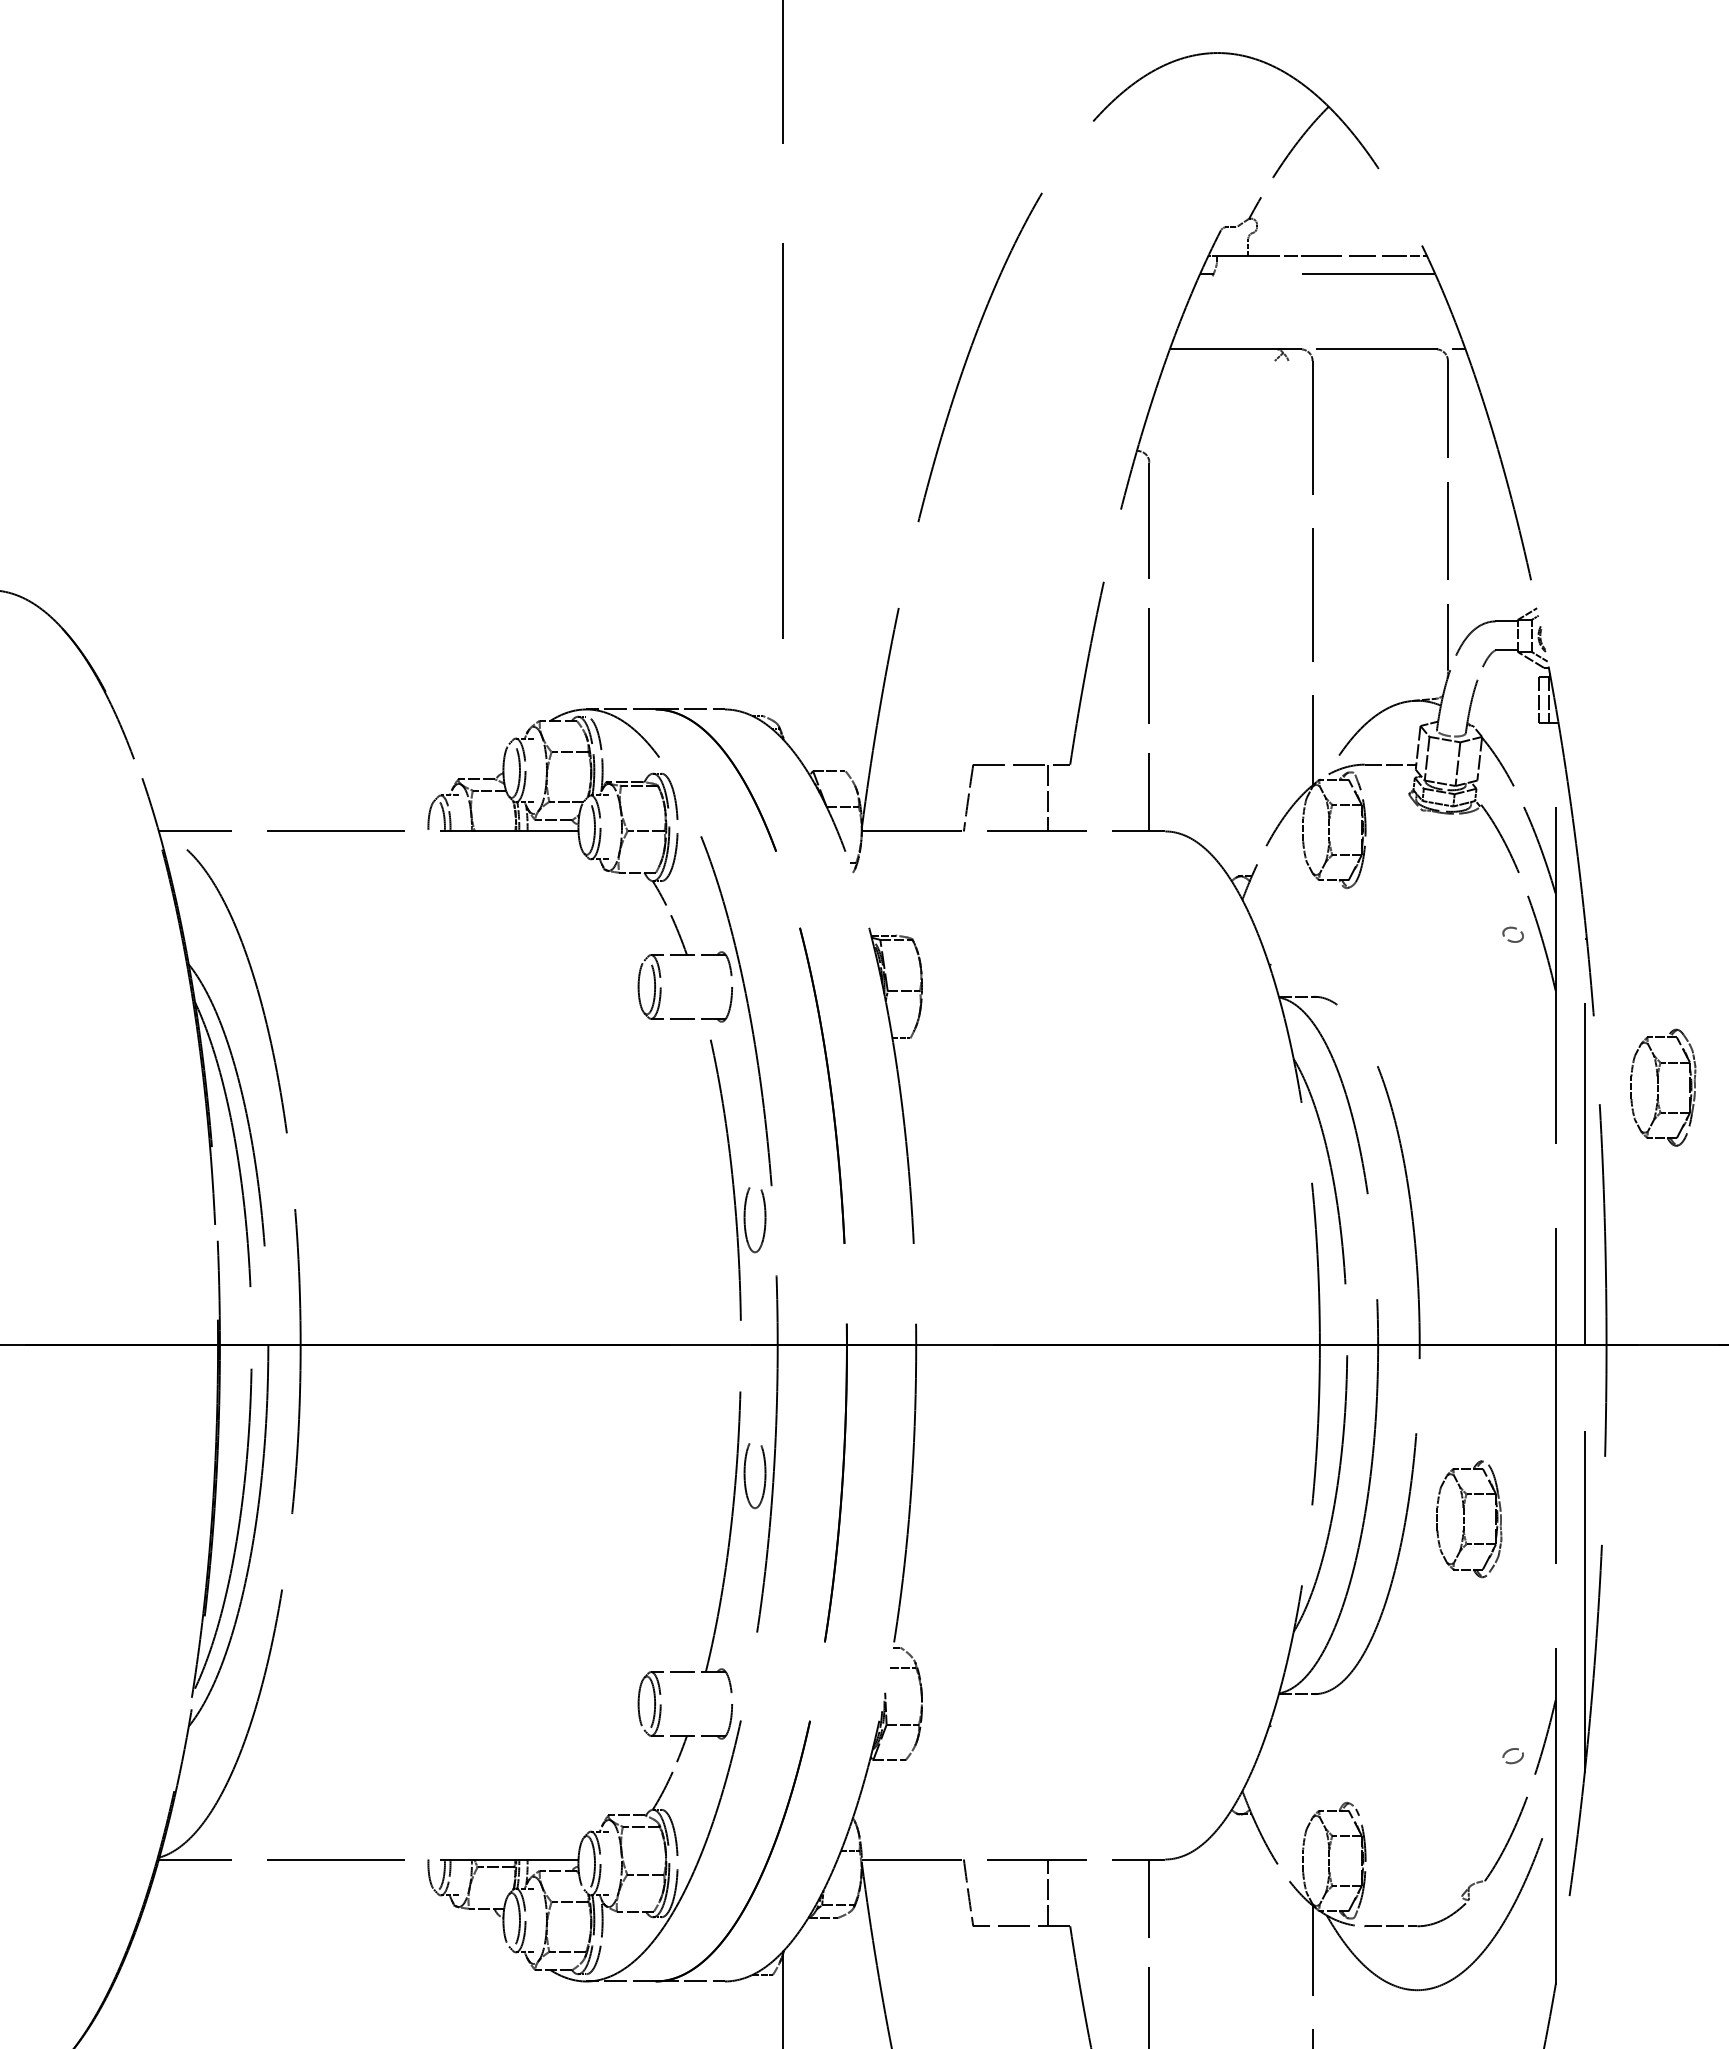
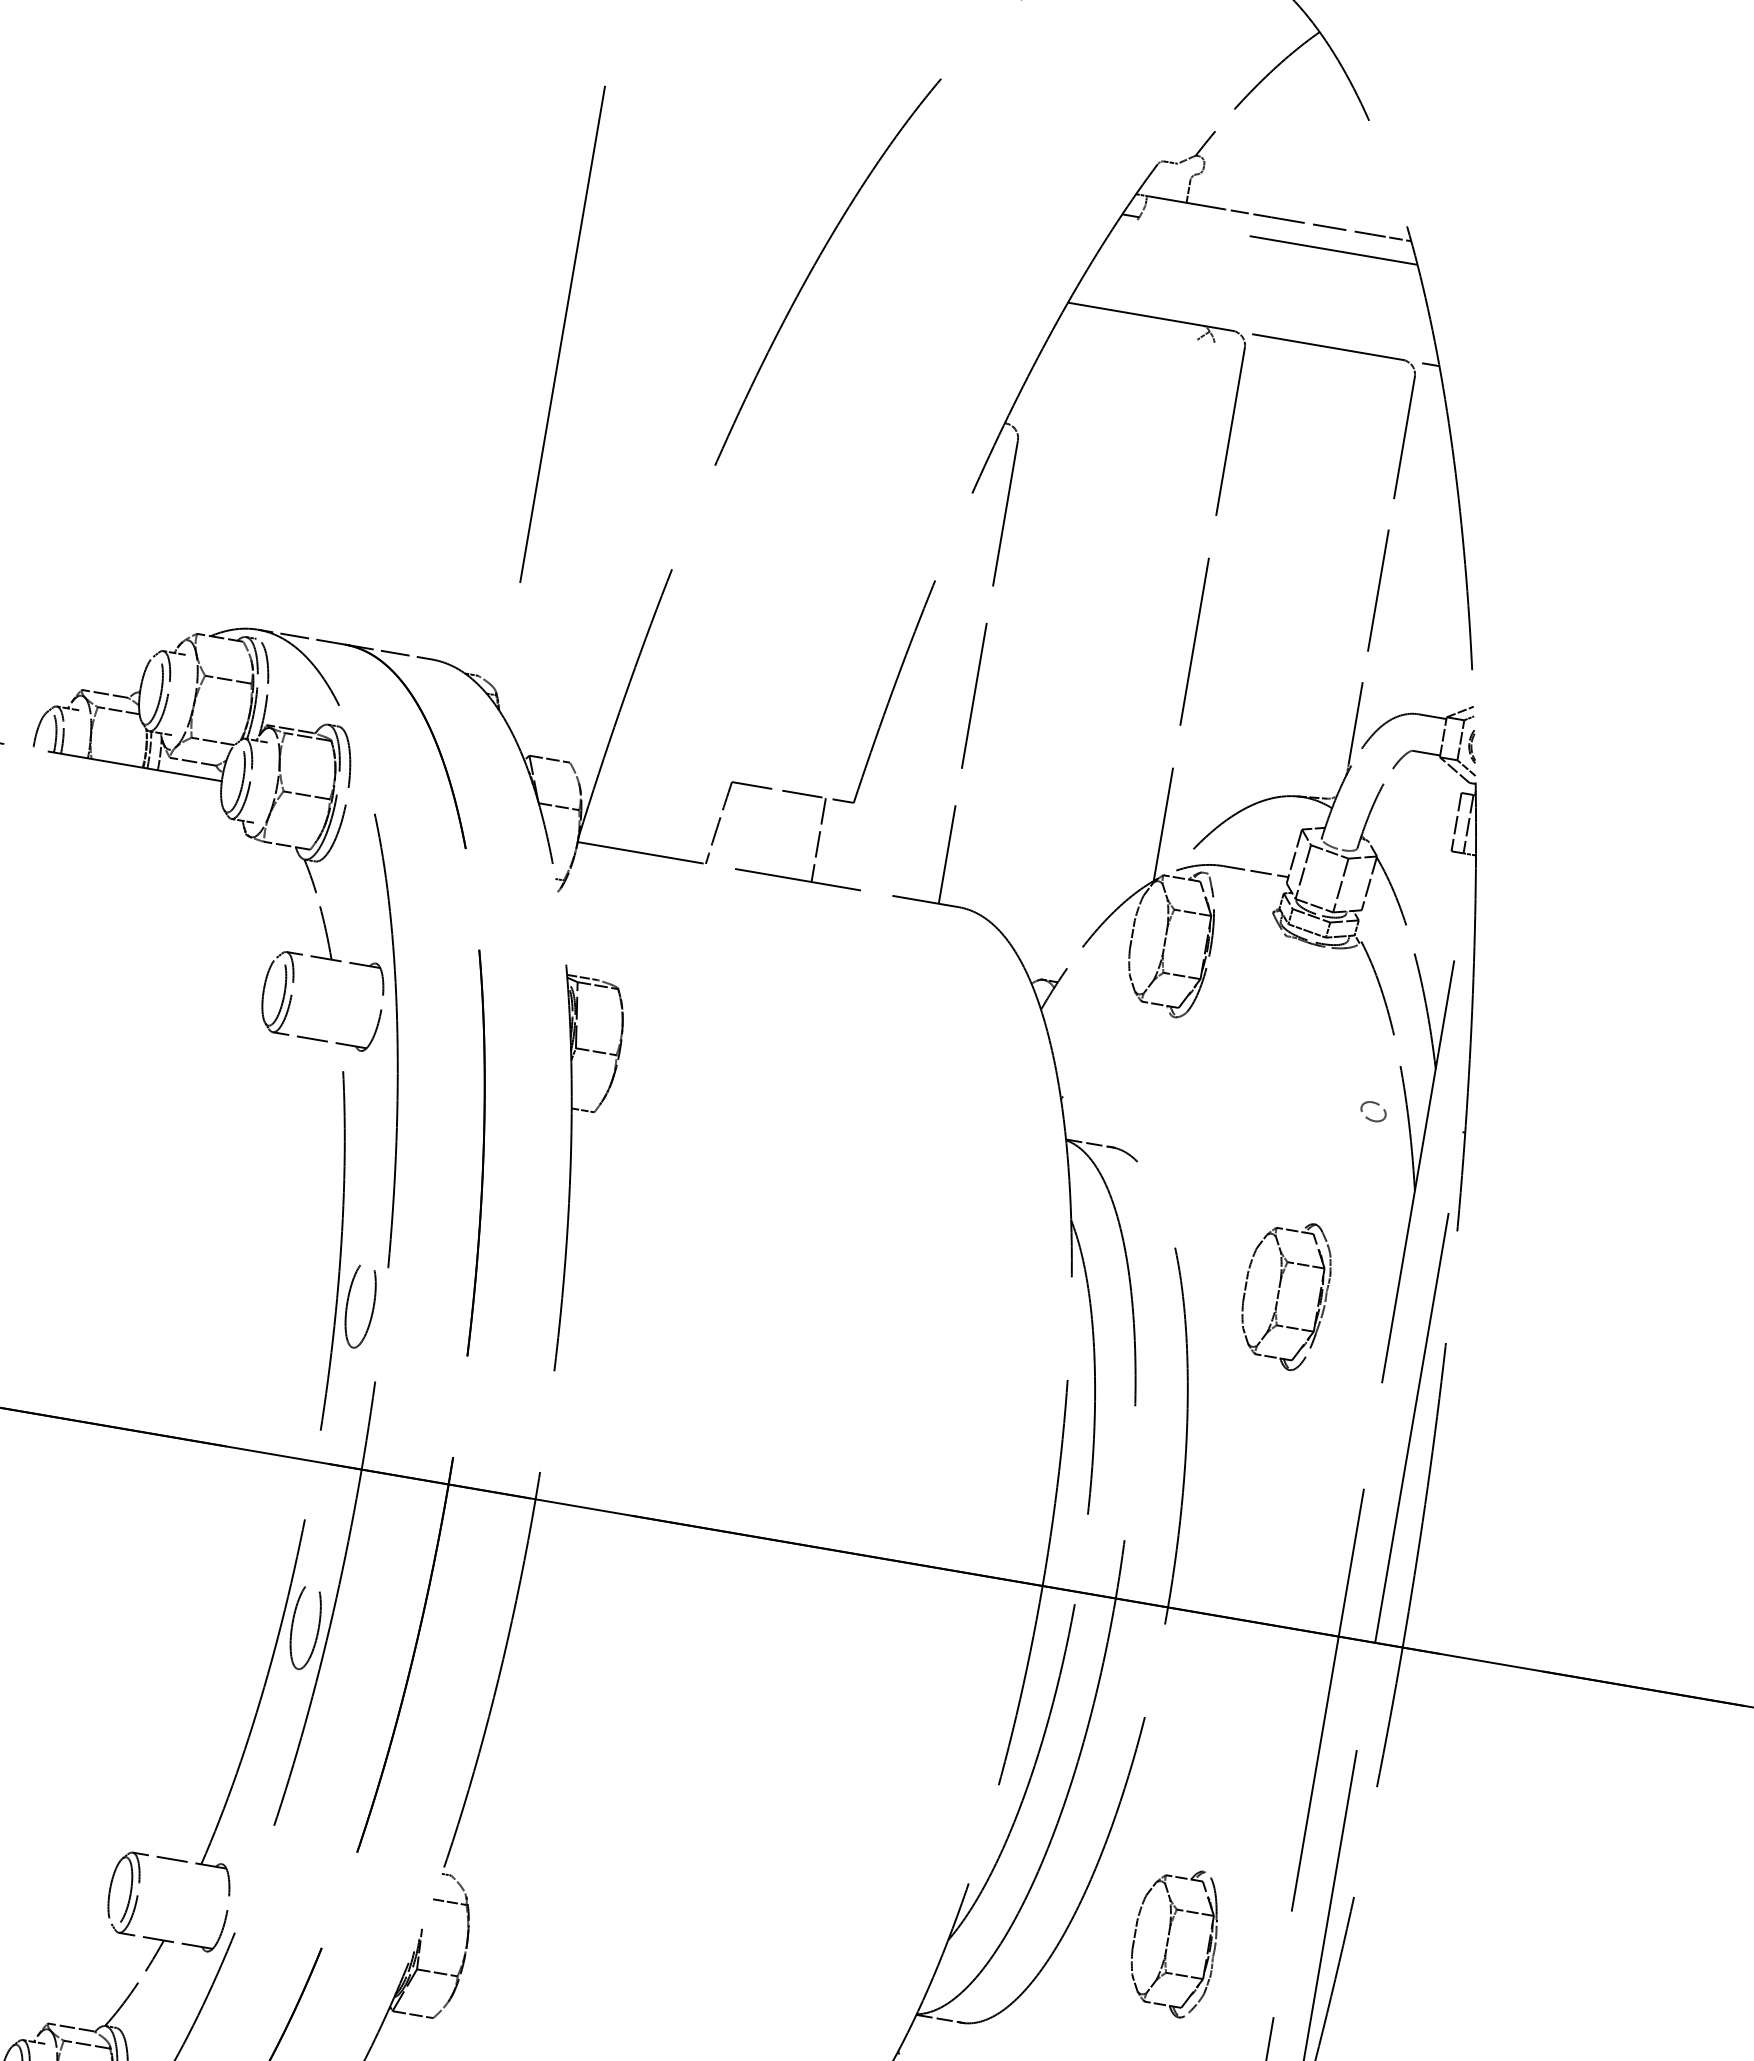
part: (1663, 1087) -> (1285, 1294), moved
part: (1469, 1519) -> (1175, 1942), moved

